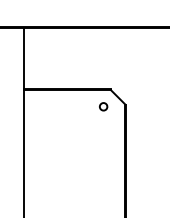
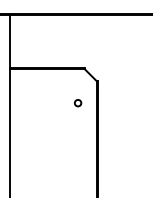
circle: (104, 107) -> (78, 103), moved

